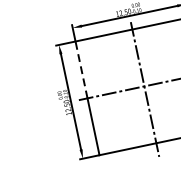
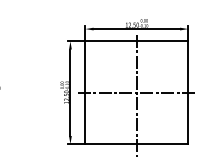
line: (81, 70) -> (85, 67), dashed -> solid

